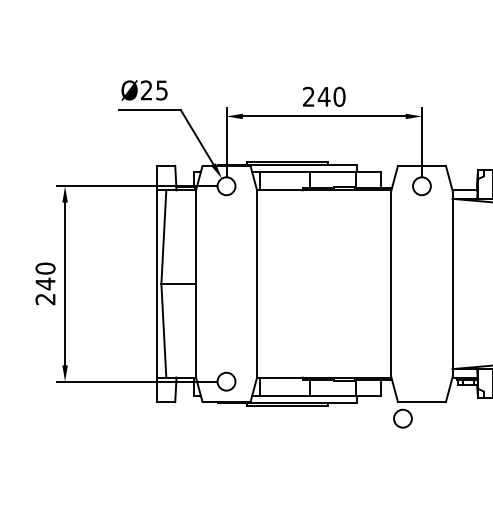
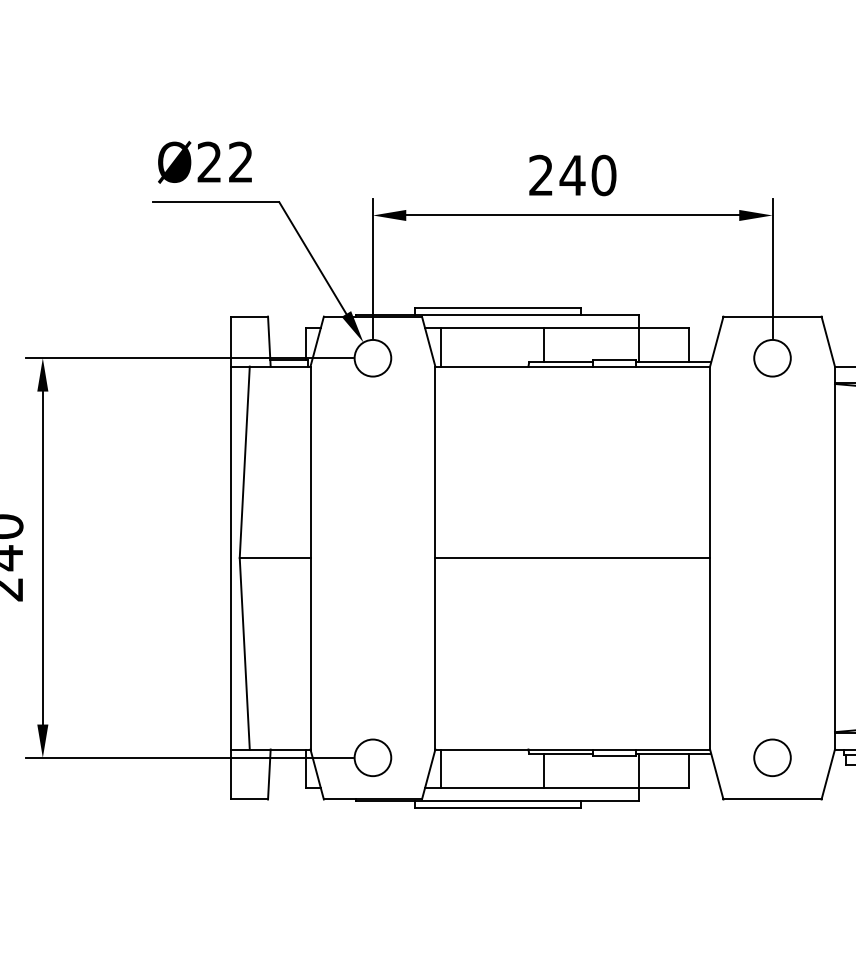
text: (161, 90) -> (239, 162), Ø25 -> Ø22
line: (324, 283) -> (573, 557), added
circle: (402, 418) -> (771, 757), moved

